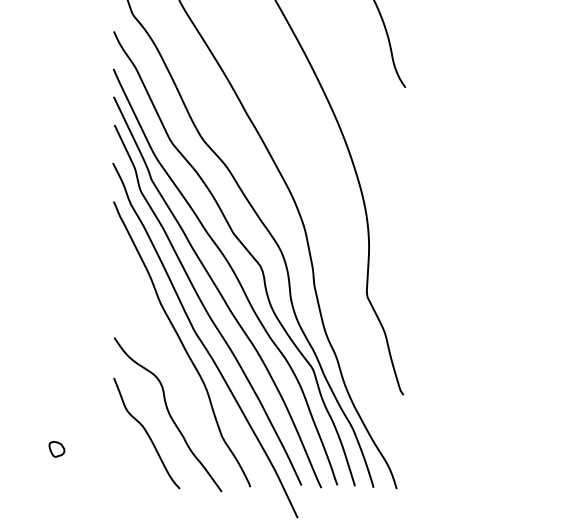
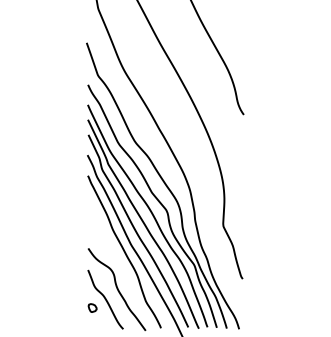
part: (56, 448) -> (92, 307), moved

